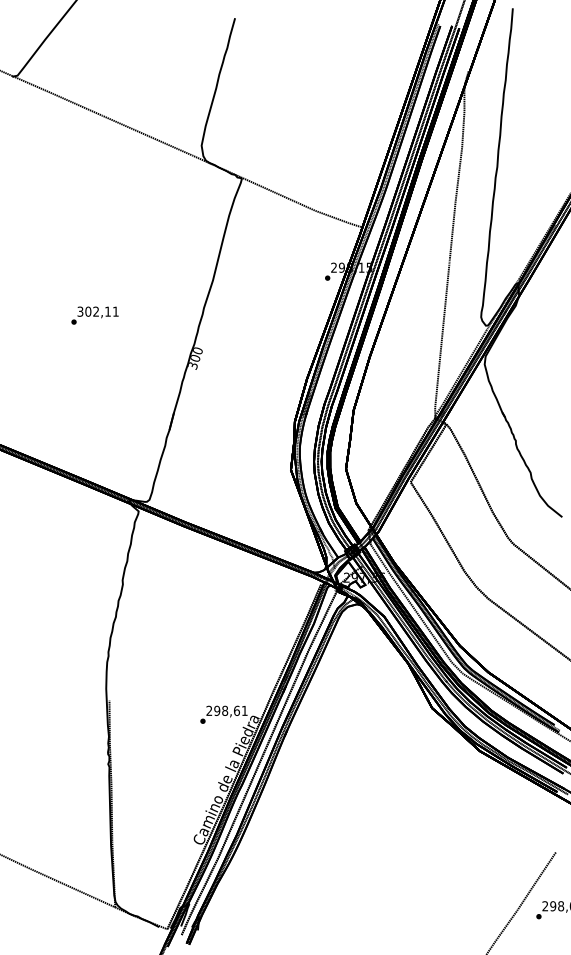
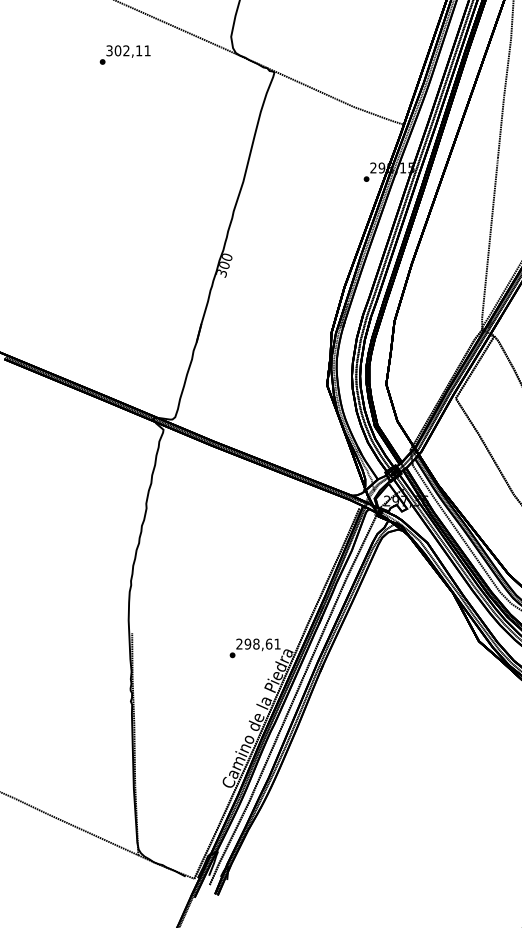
text: (94, 315) -> (124, 54), moved

